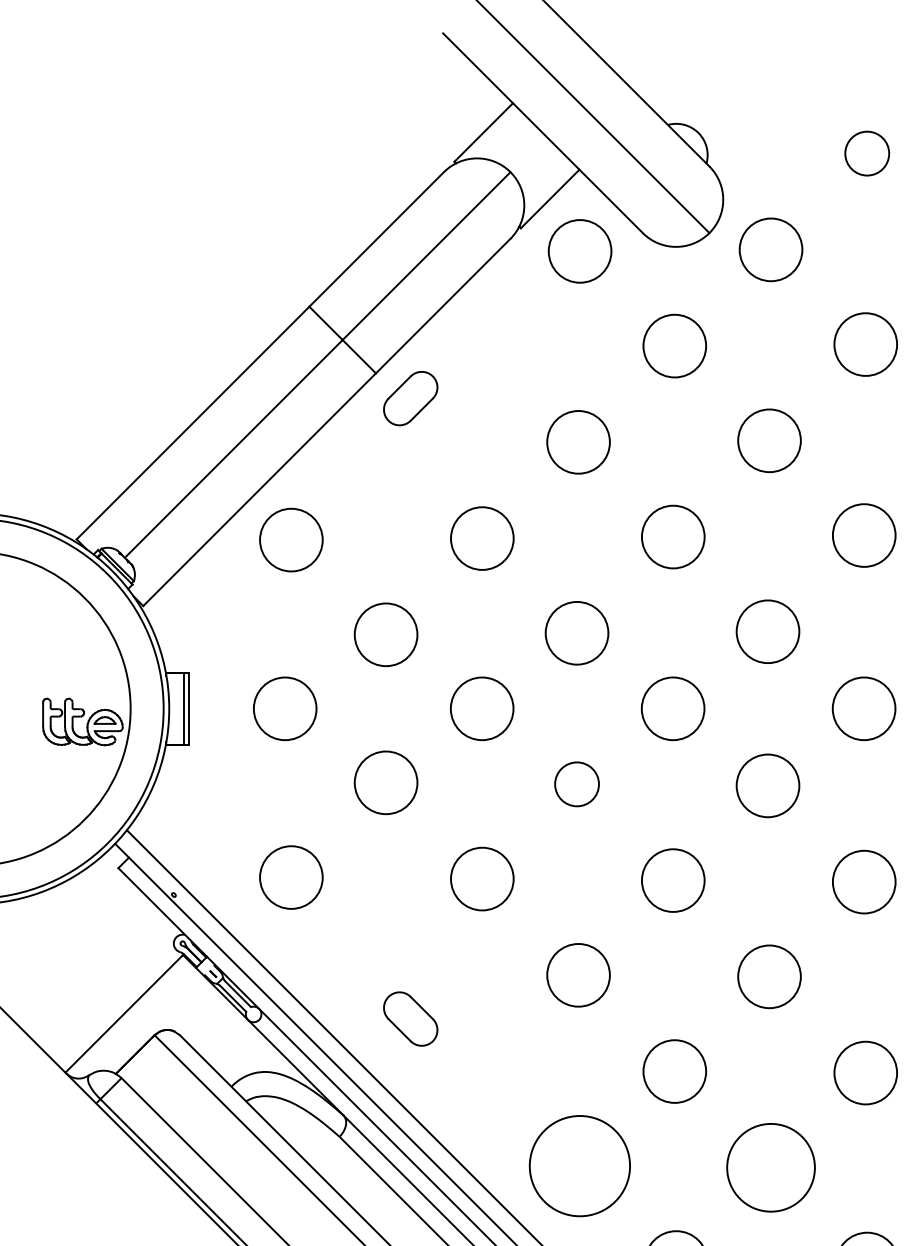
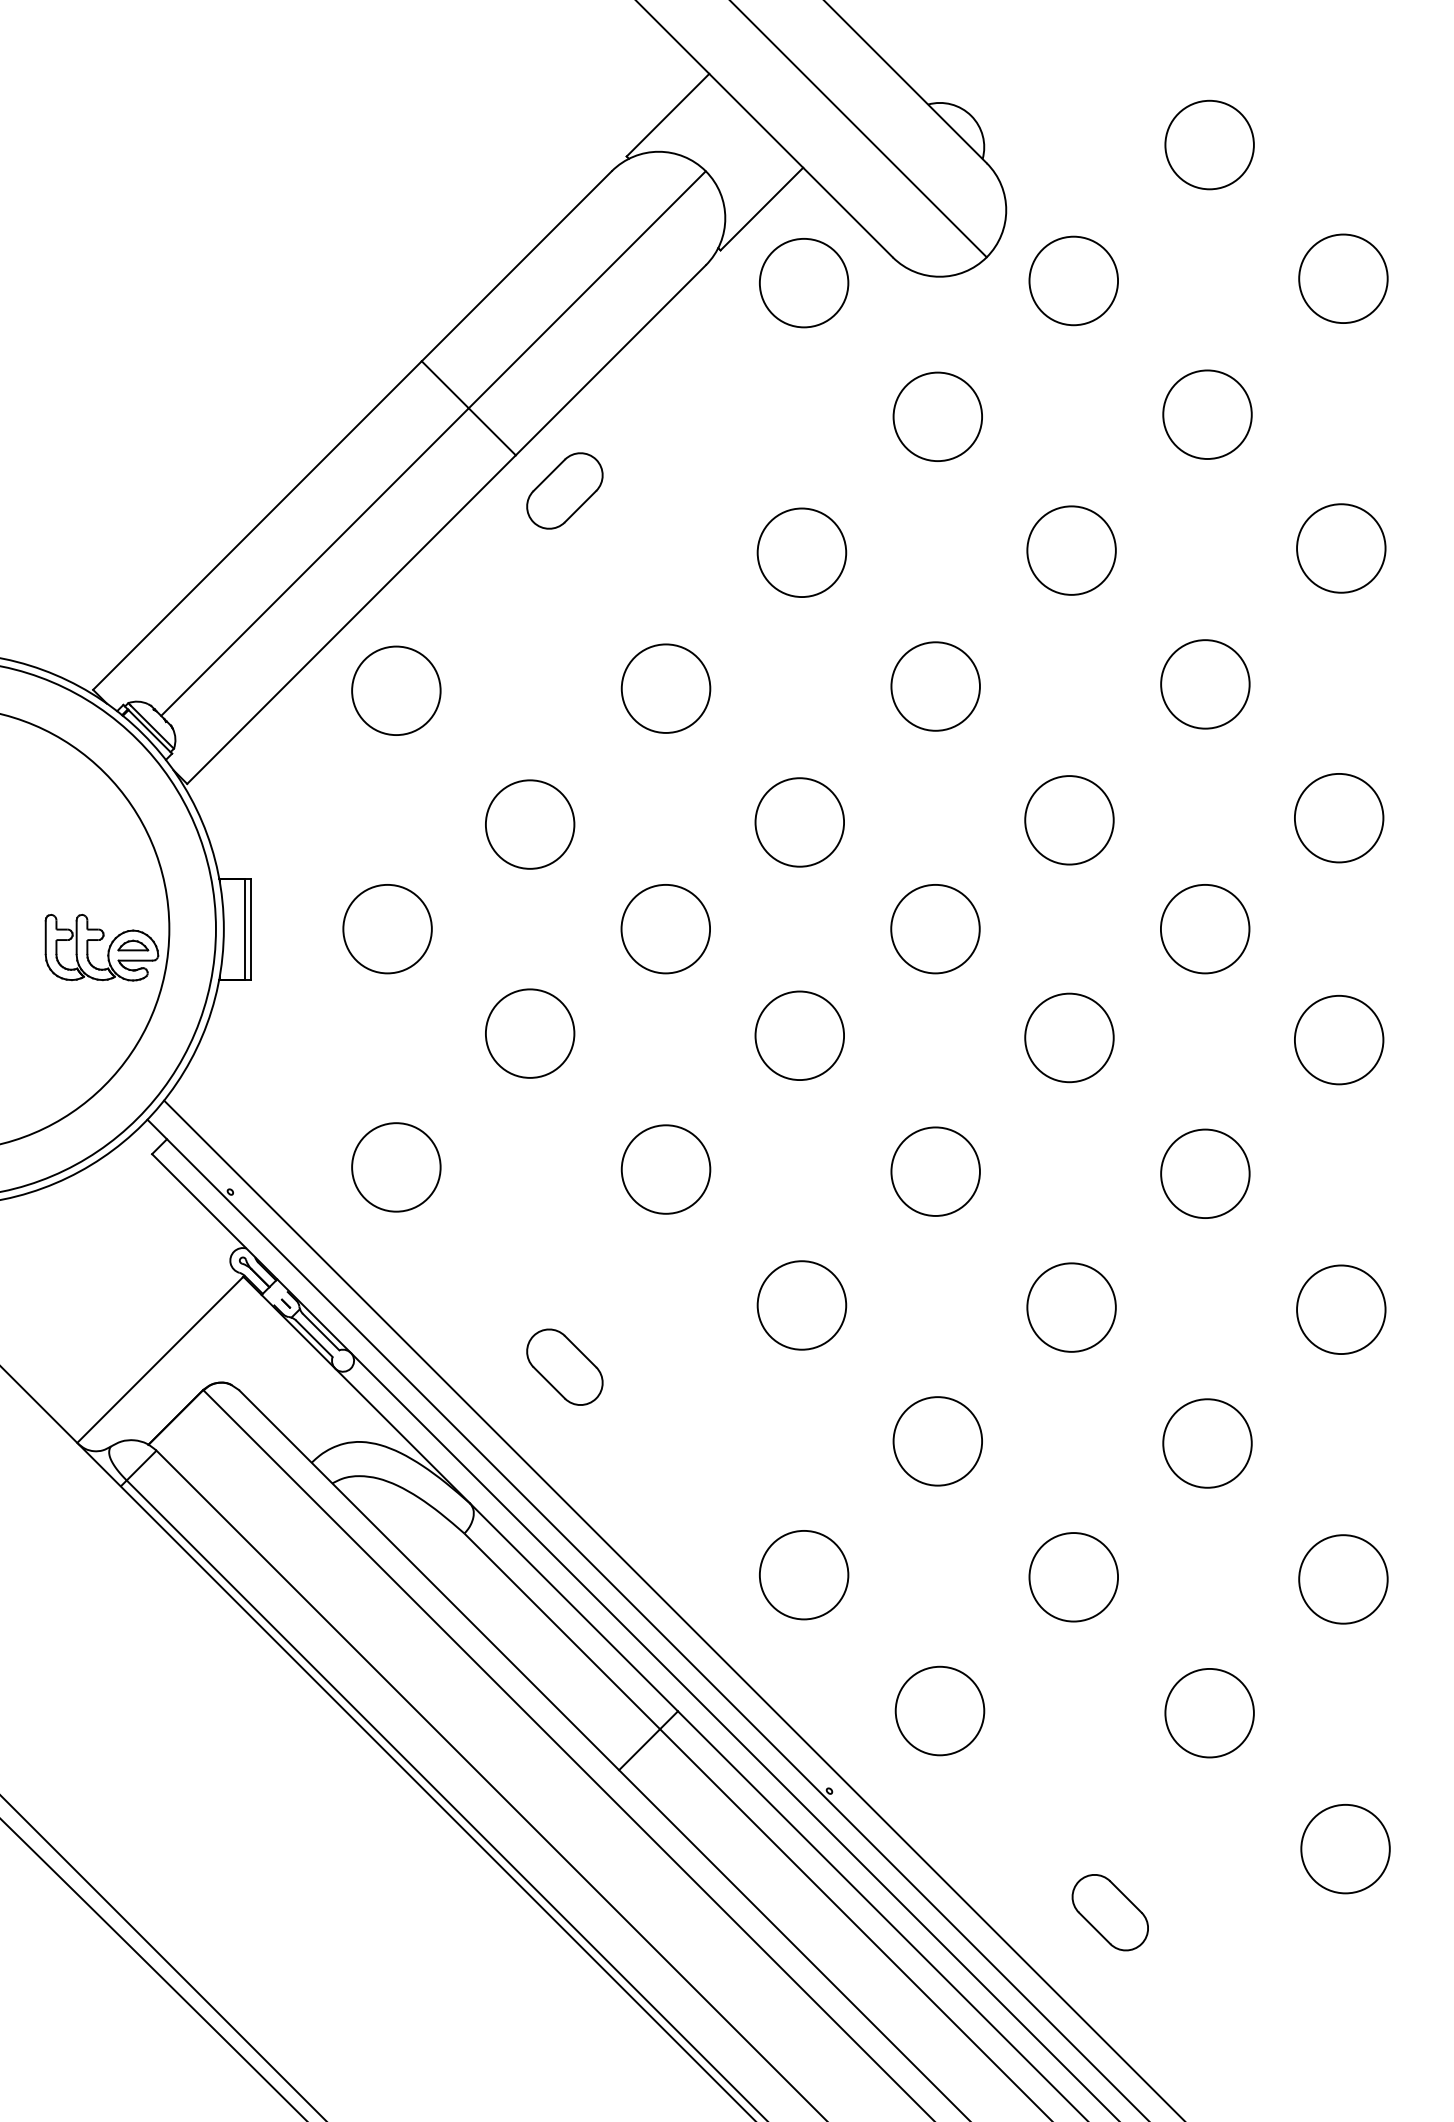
circle: (867, 153) -> (1209, 144), size x1.43
circle: (576, 784) -> (799, 1035), size x1.43
circle: (580, 1166) -> (804, 1575), size x0.62
circle: (770, 1167) -> (1073, 1577), size x0.71

